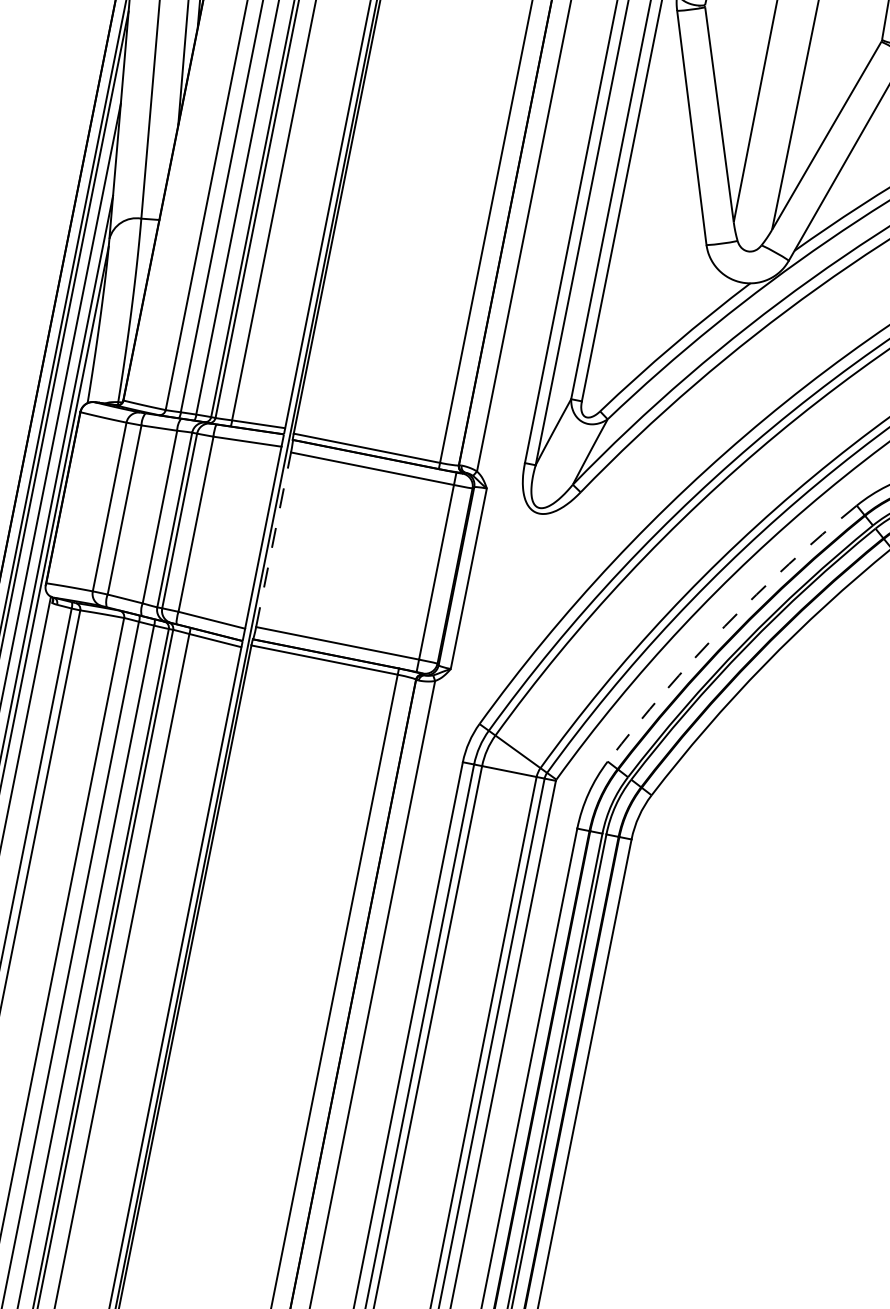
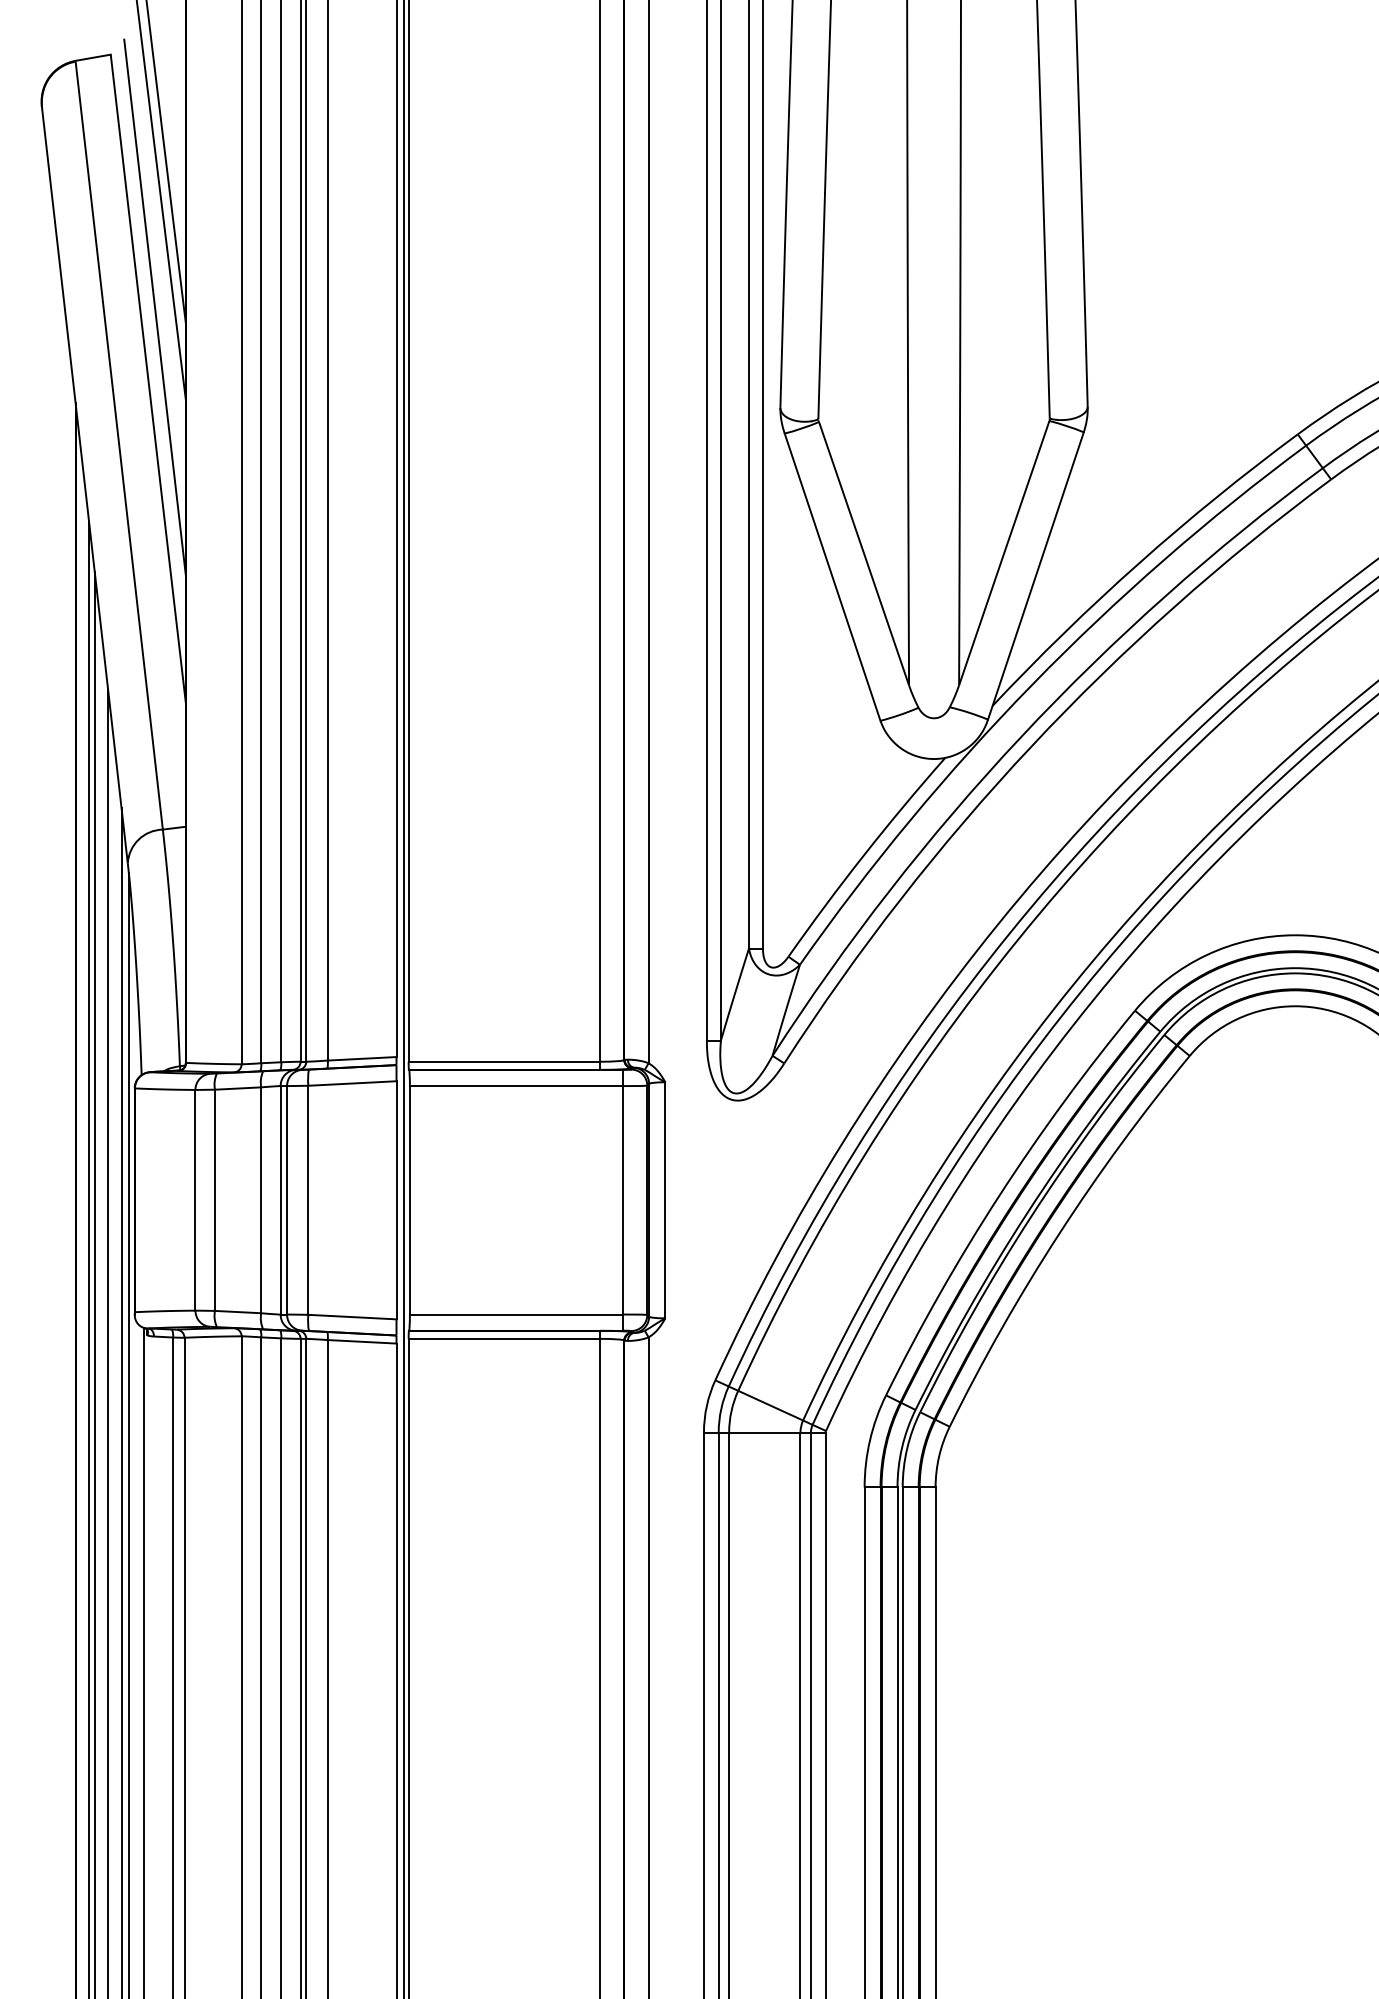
line: (273, 539) -> (409, 1199), dashed -> solid
arc: (724, 626) -> (999, 1195), dashed -> solid

